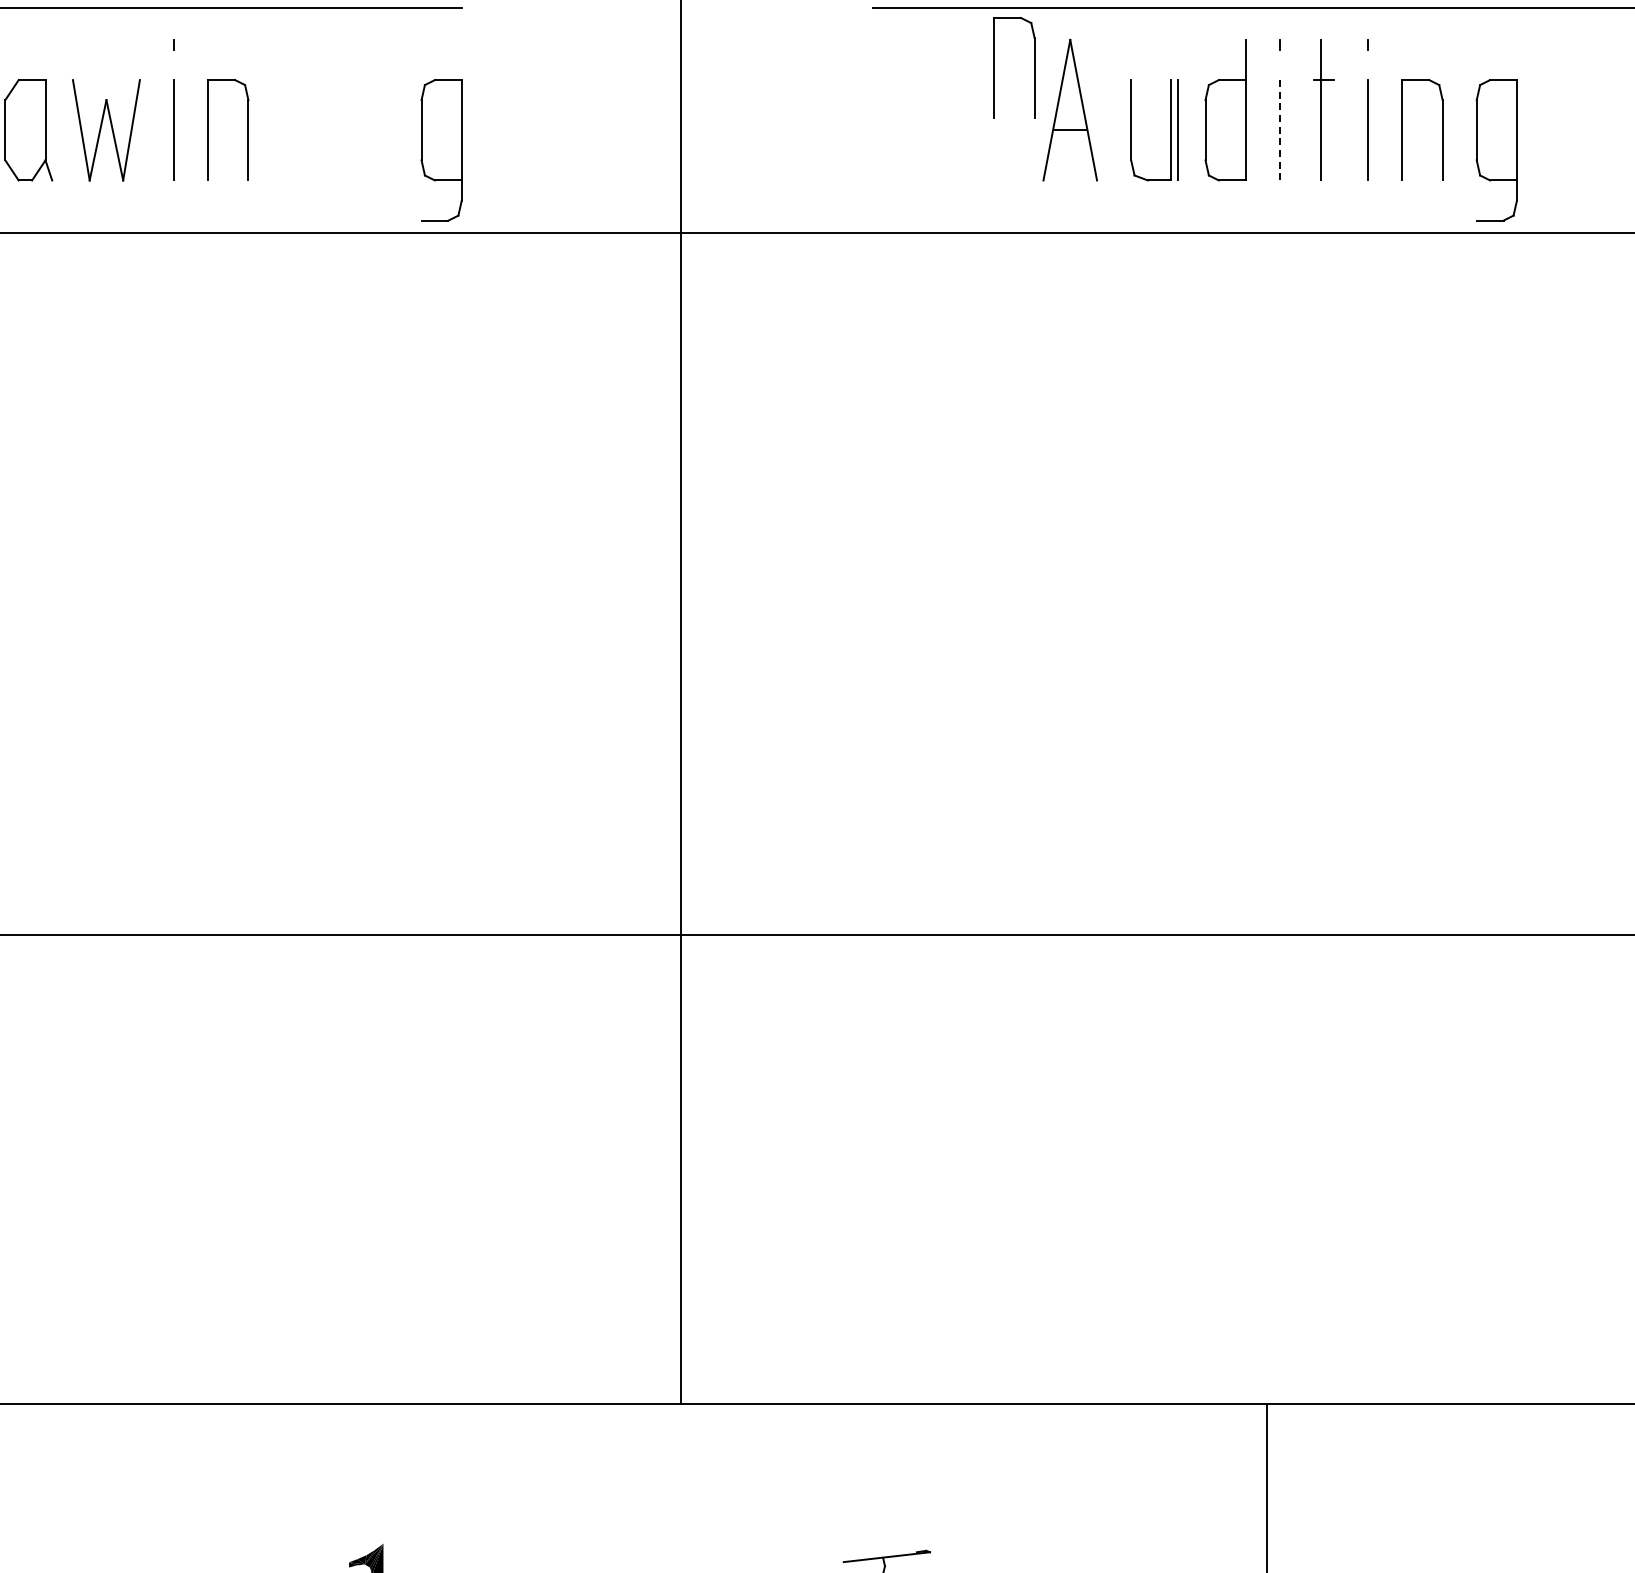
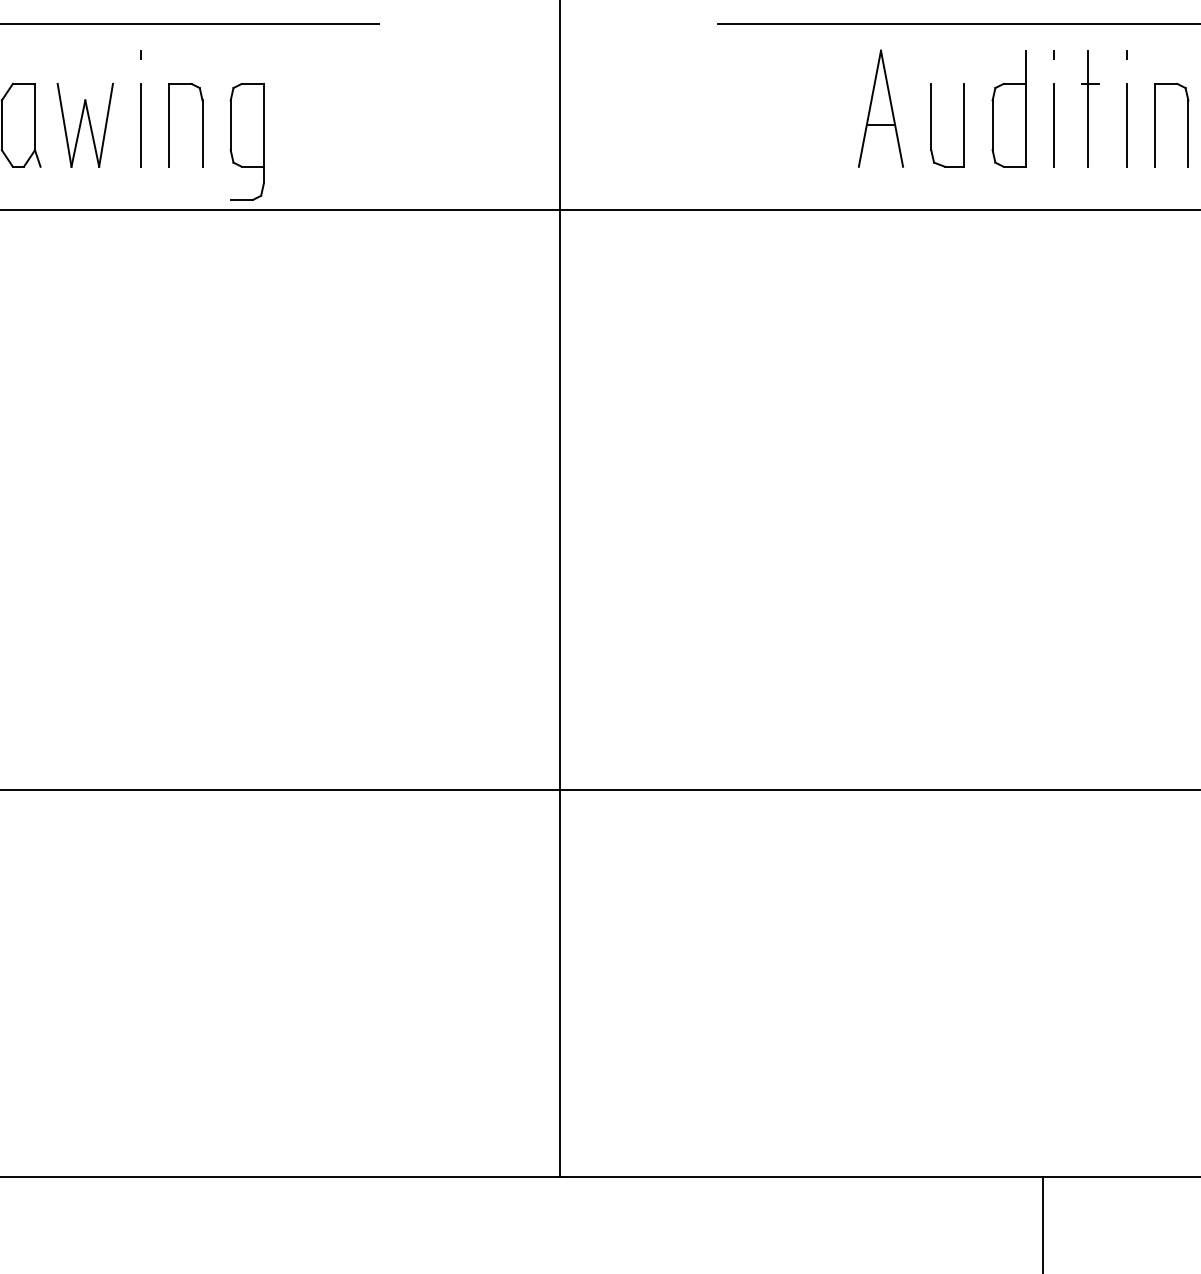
part: (994, 67) -> (818, 73), removed
line: (1177, 129) -> (969, 124), removed
line: (1279, 129) -> (1053, 124), dashed -> solid
part: (441, 150) -> (247, 142), moved

